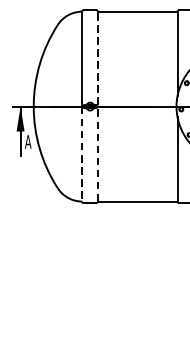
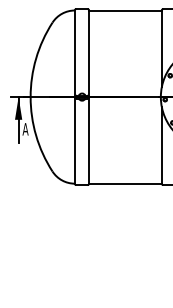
line: (98, 107) -> (89, 97), dashed -> solid
line: (81, 154) -> (74, 140), dashed -> solid

